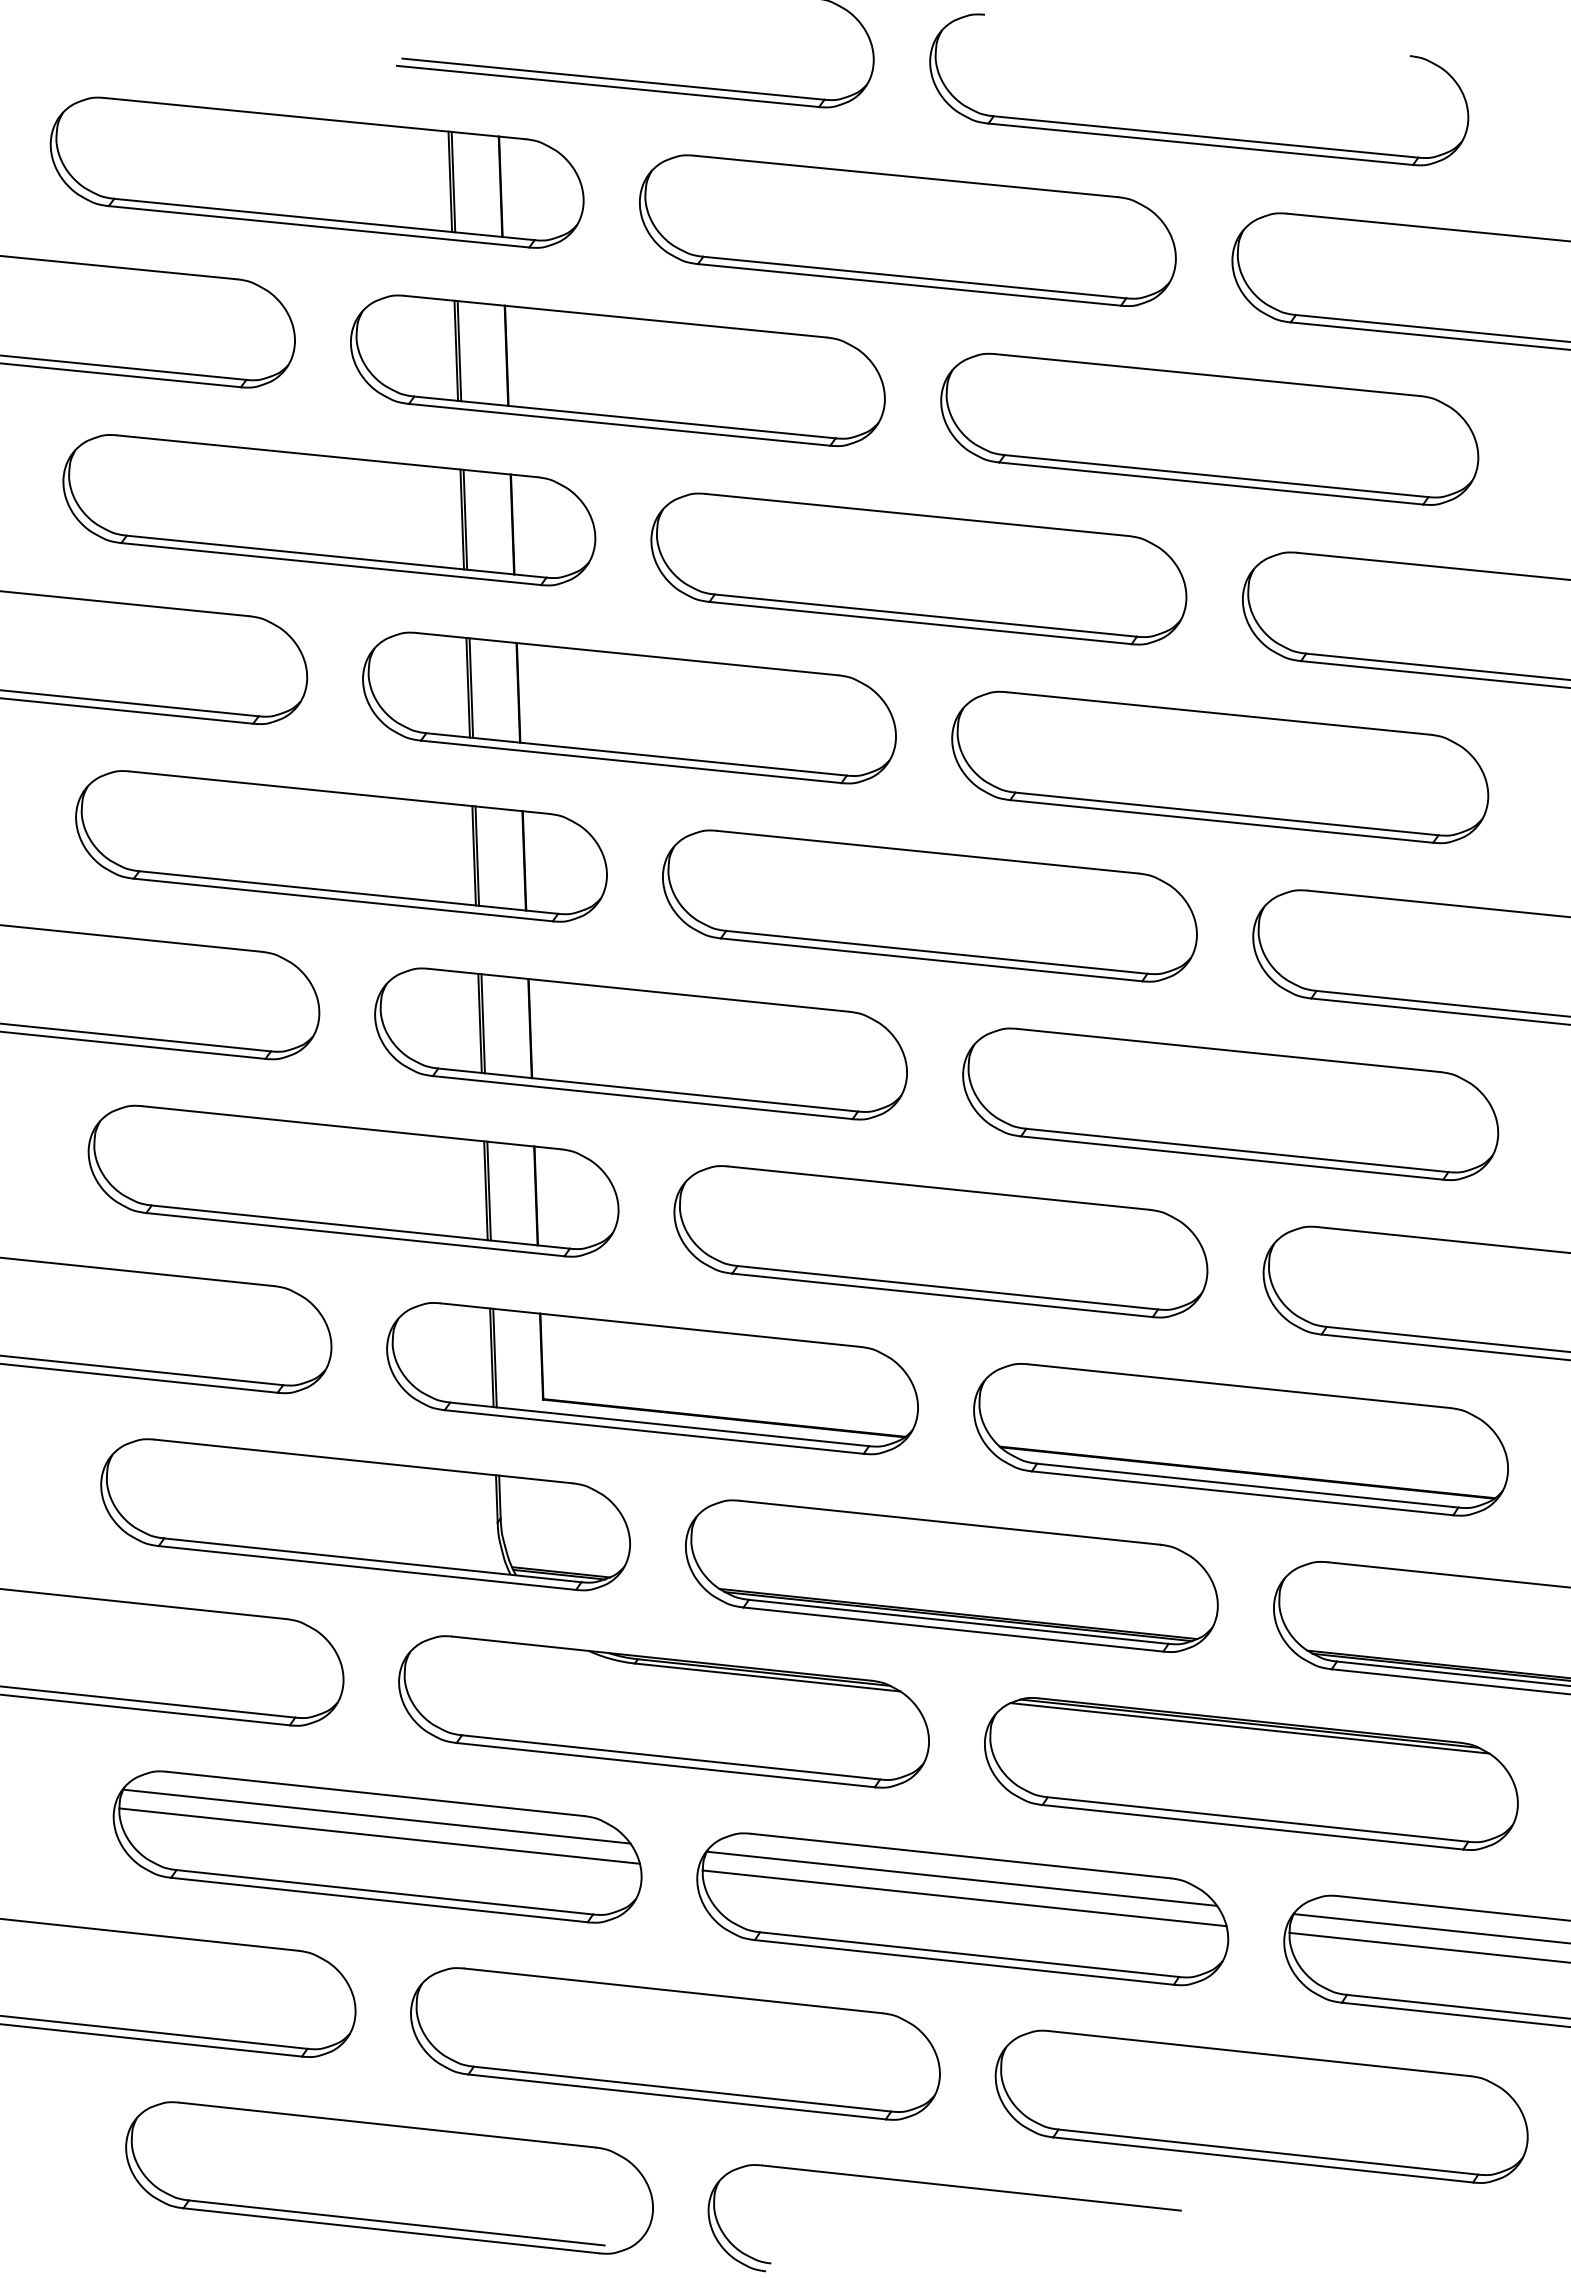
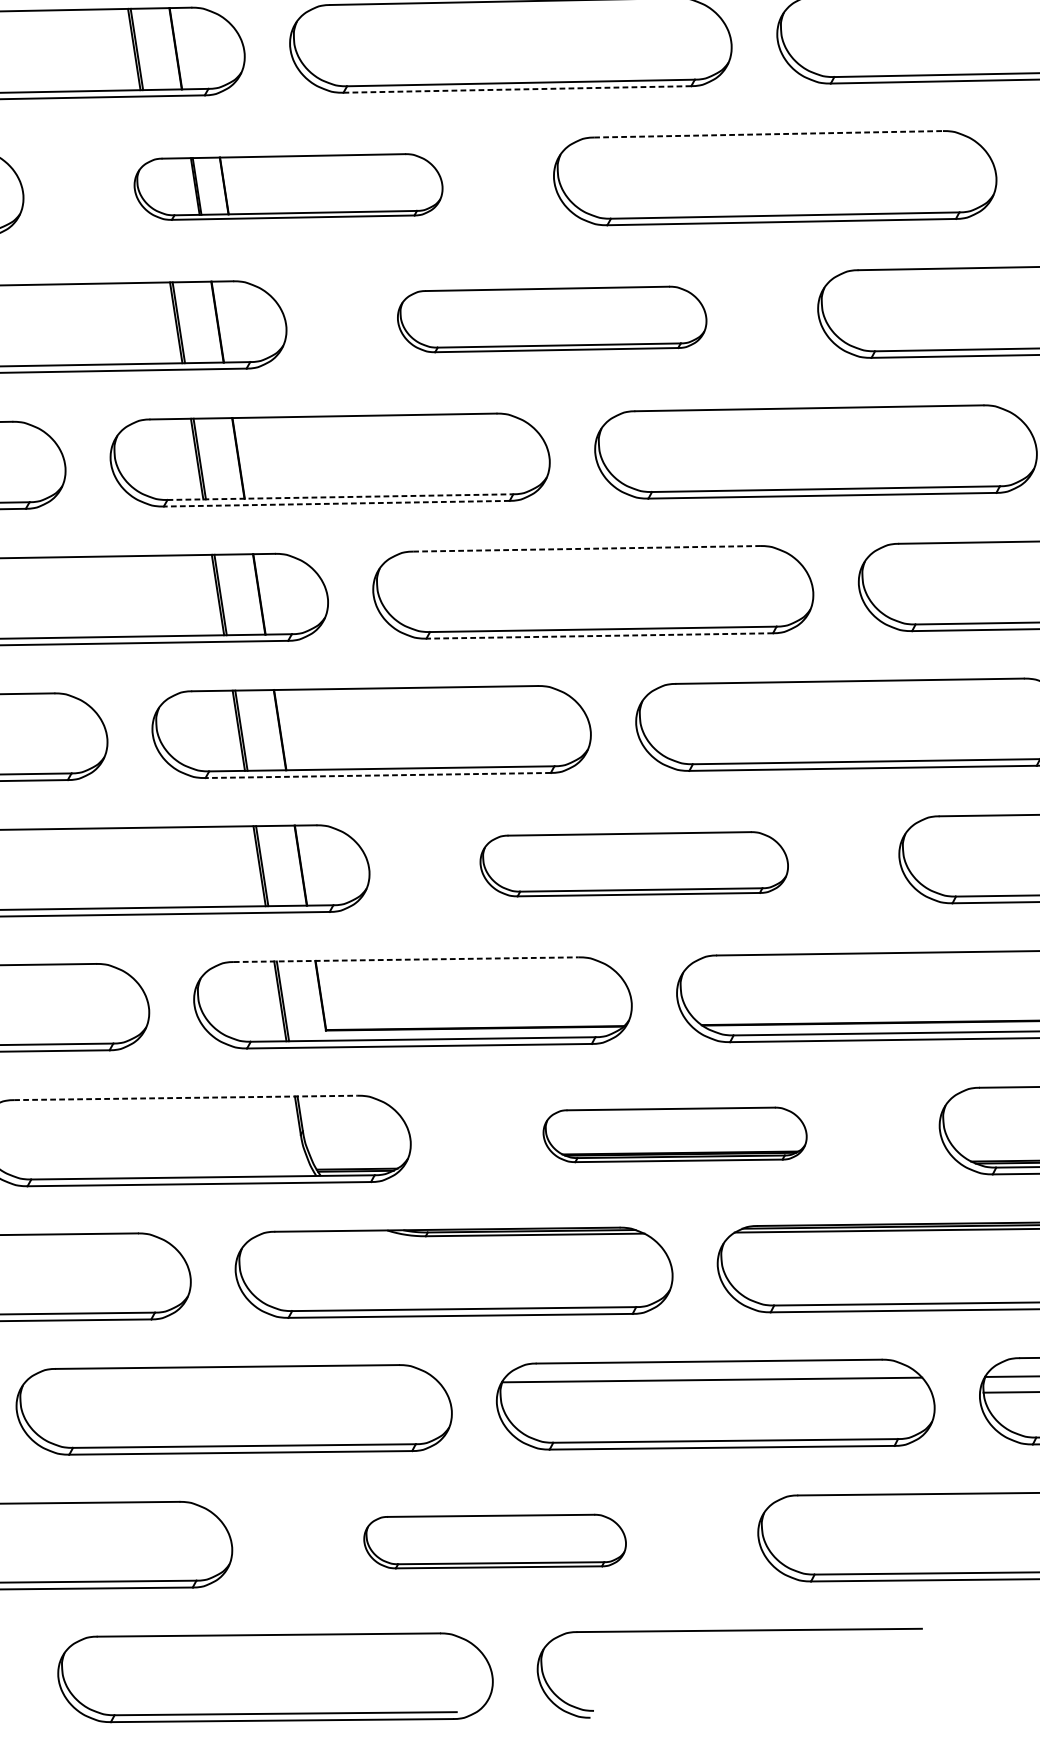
line: (909, 284) -> (517, 89), solid -> dashed
part: (617, 370) -> (288, 186), size x0.7
line: (1208, 375) -> (769, 134), solid -> dashed
part: (918, 568) -> (551, 319), size x0.7
line: (637, 754) -> (341, 497), solid -> dashed
line: (630, 761) -> (336, 503), solid -> dashed
line: (928, 852) -> (587, 549), solid -> dashed
line: (931, 959) -> (599, 635), solid -> dashed
line: (642, 1097) -> (377, 775), solid -> dashed
part: (940, 1241) -> (633, 864), size x0.7
line: (650, 1325) -> (406, 960), solid -> dashed
line: (363, 1461) -> (185, 1097), solid -> dashed
part: (951, 1575) -> (674, 1134), size x0.6
line: (376, 1816) -> (230, 1385), removed
line: (379, 1835) -> (234, 1400), removed
line: (964, 1898) -> (716, 1395), removed
part: (675, 2043) -> (495, 1541), size x0.6

